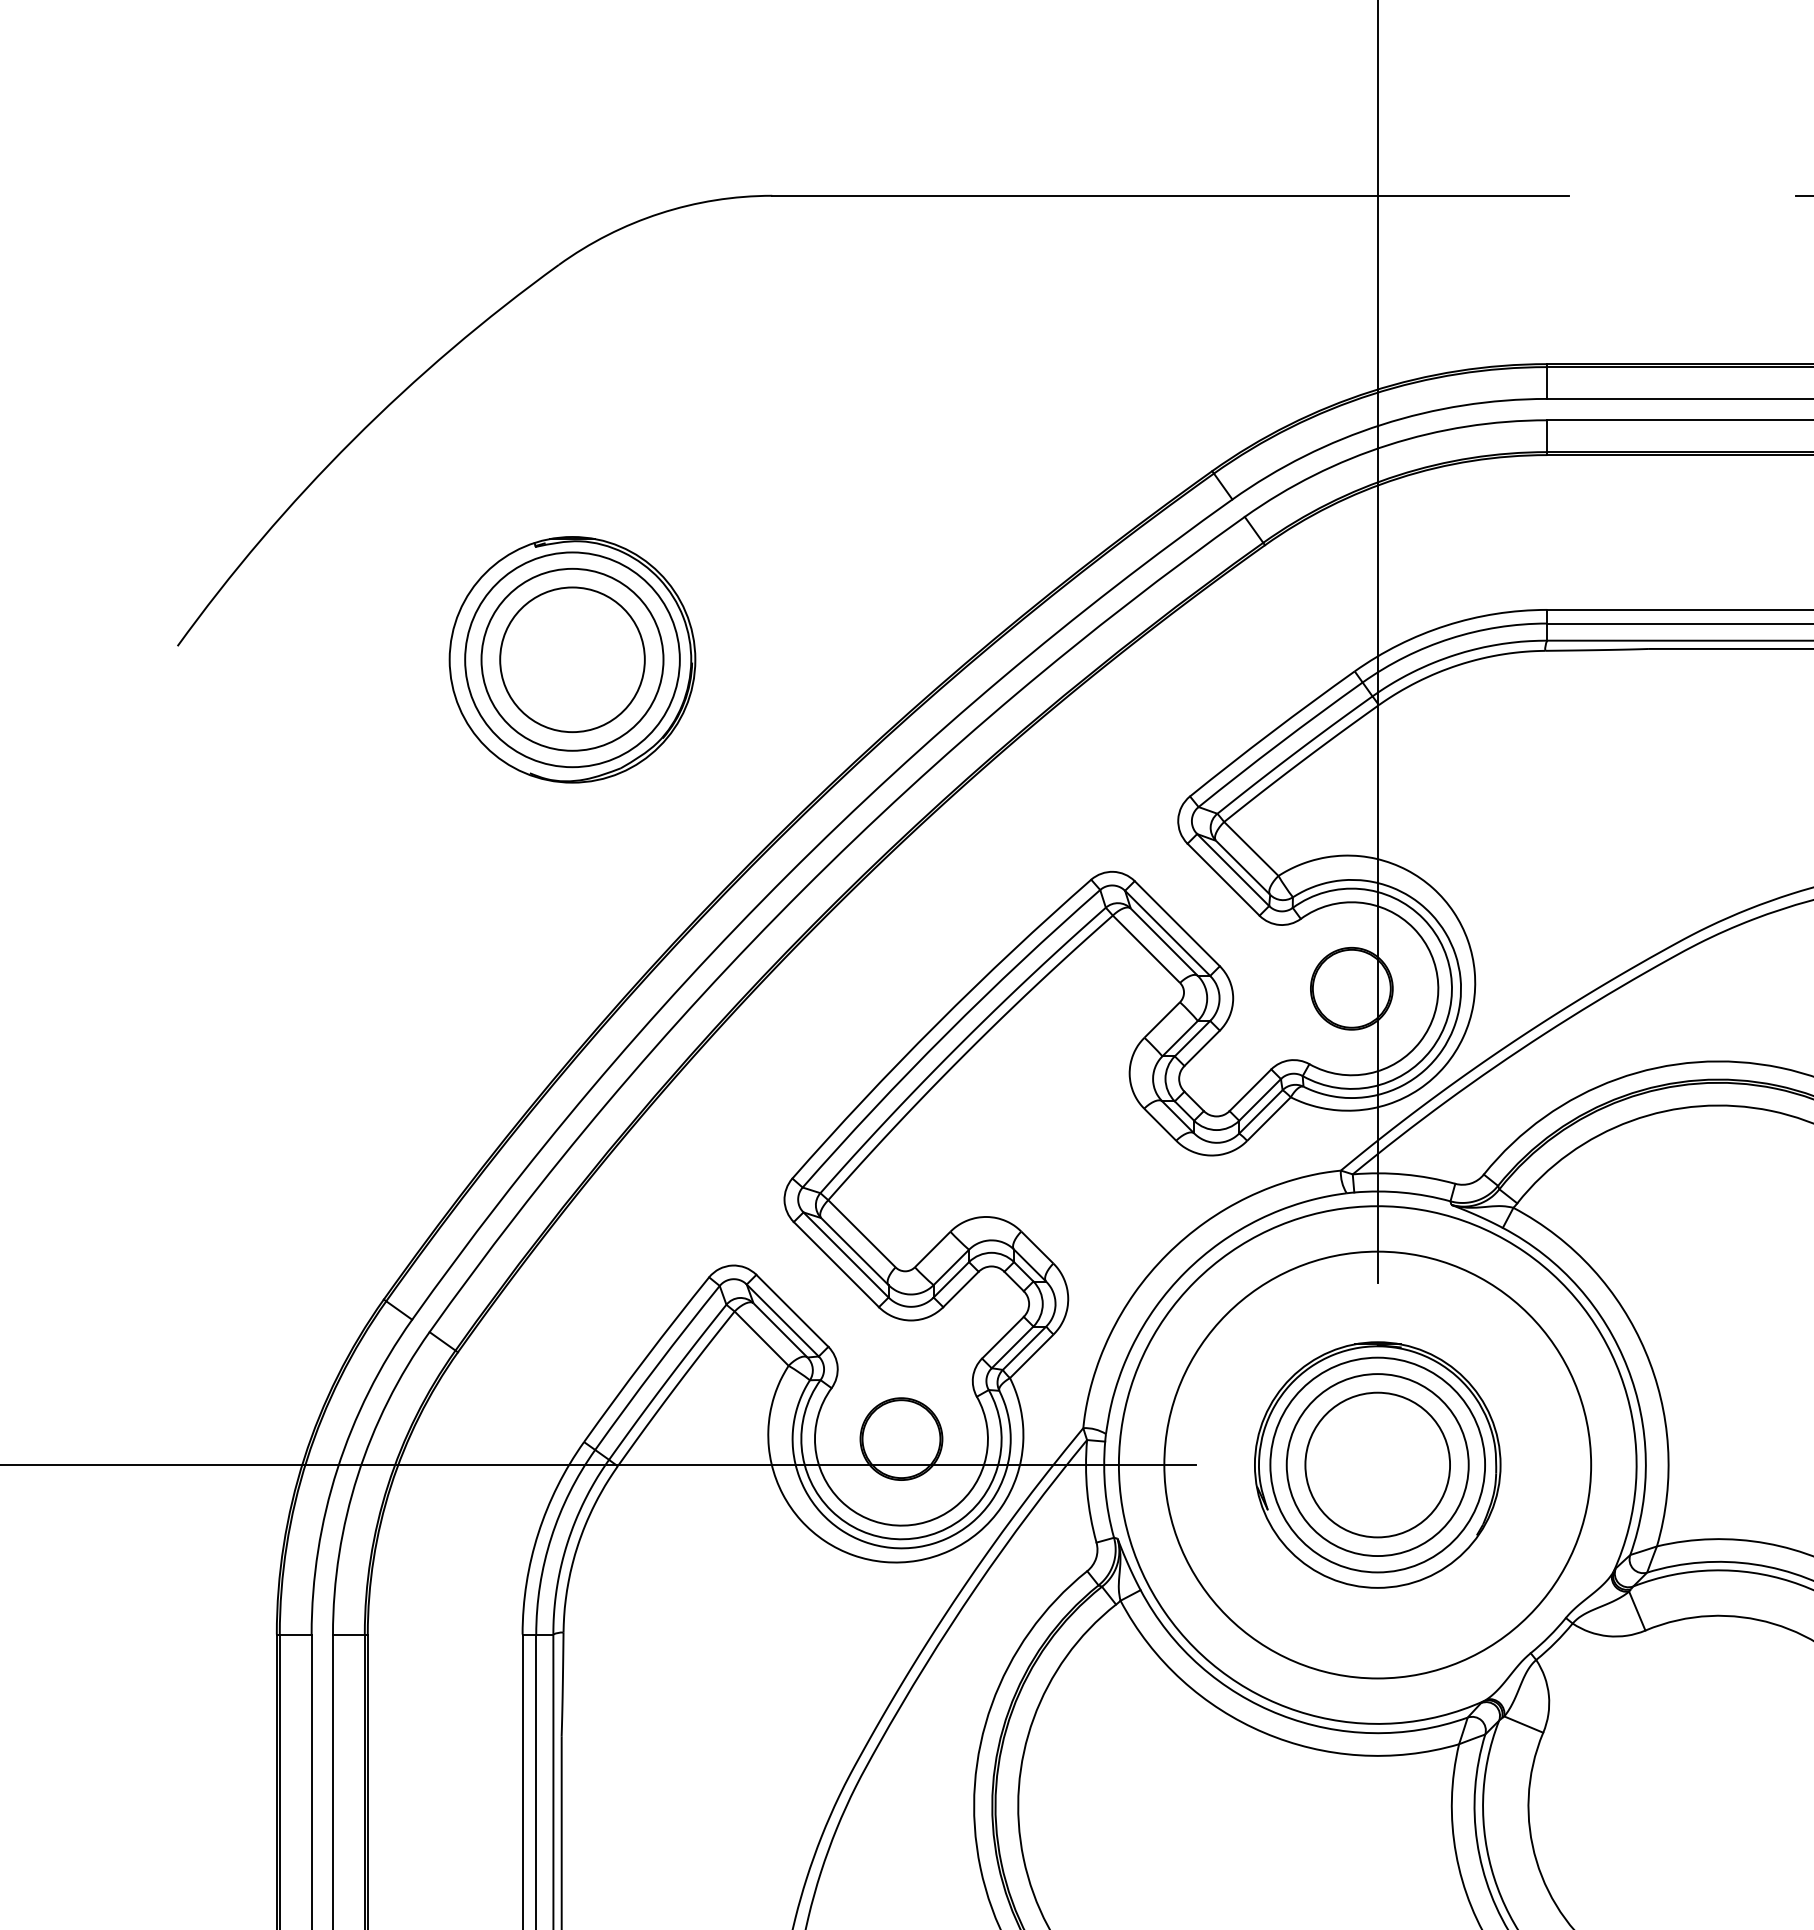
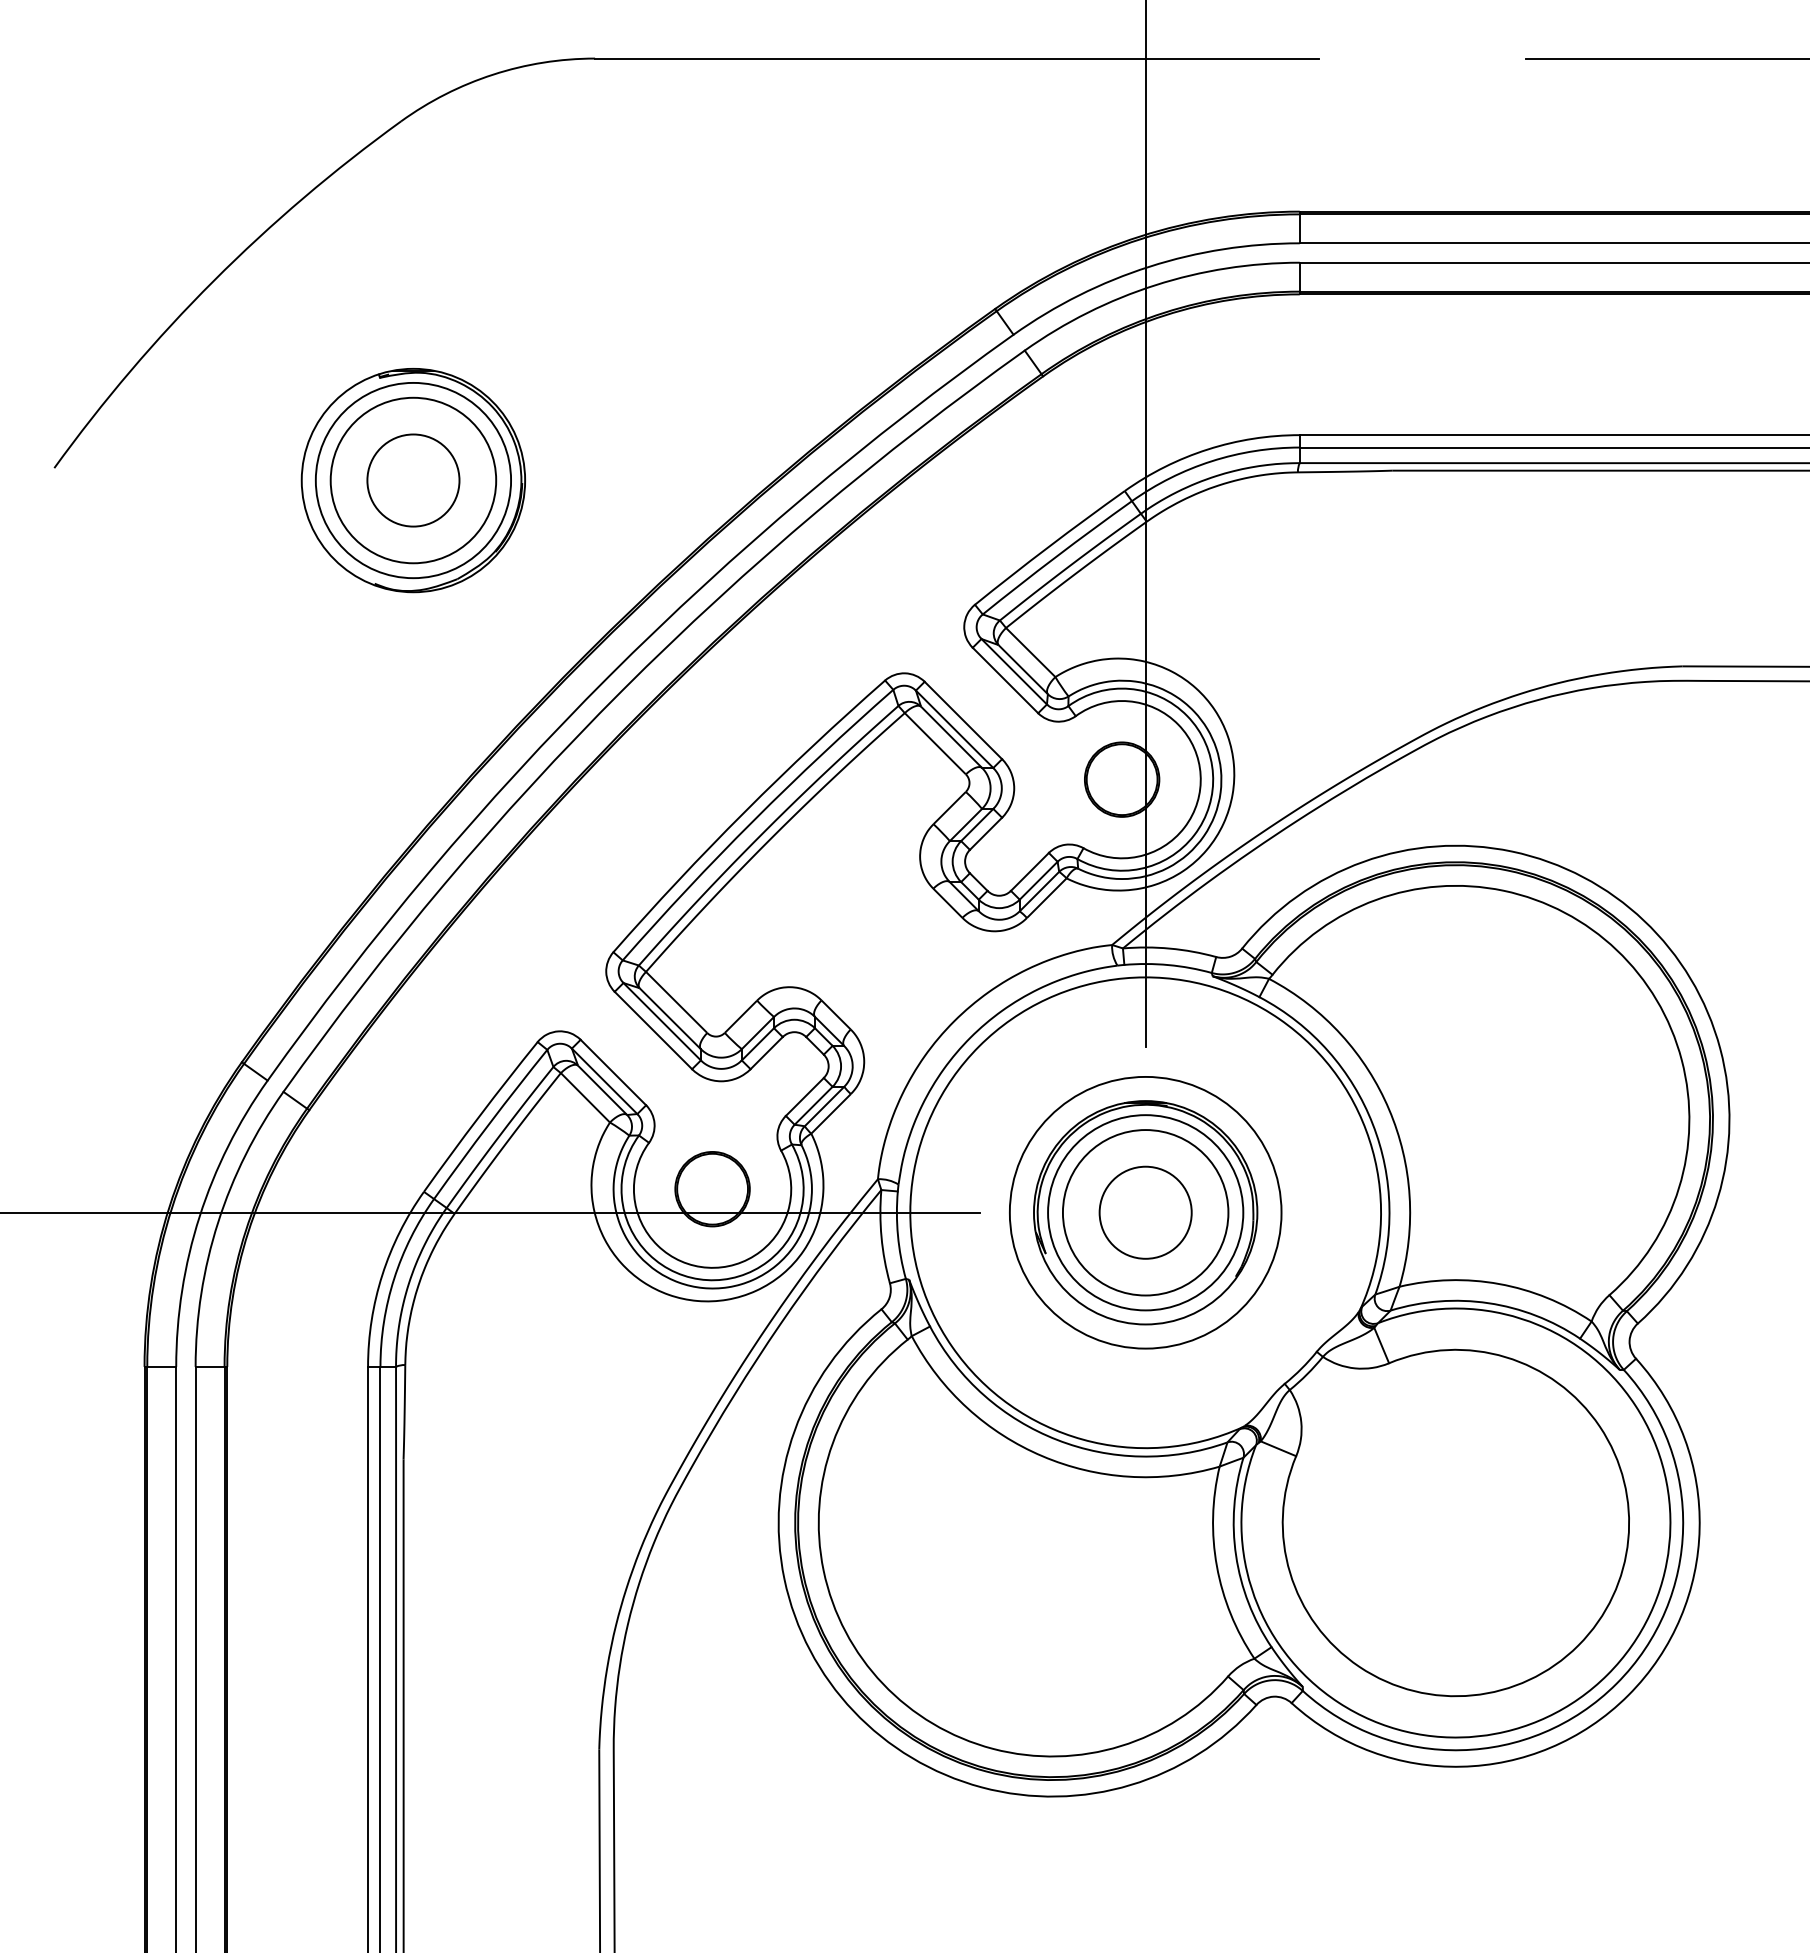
circle: (572, 659) -> (413, 480), size x0.7
circle: (1377, 1464) -> (1145, 1212), size x0.7
circle: (1377, 1464) -> (1145, 1212), size x0.7

